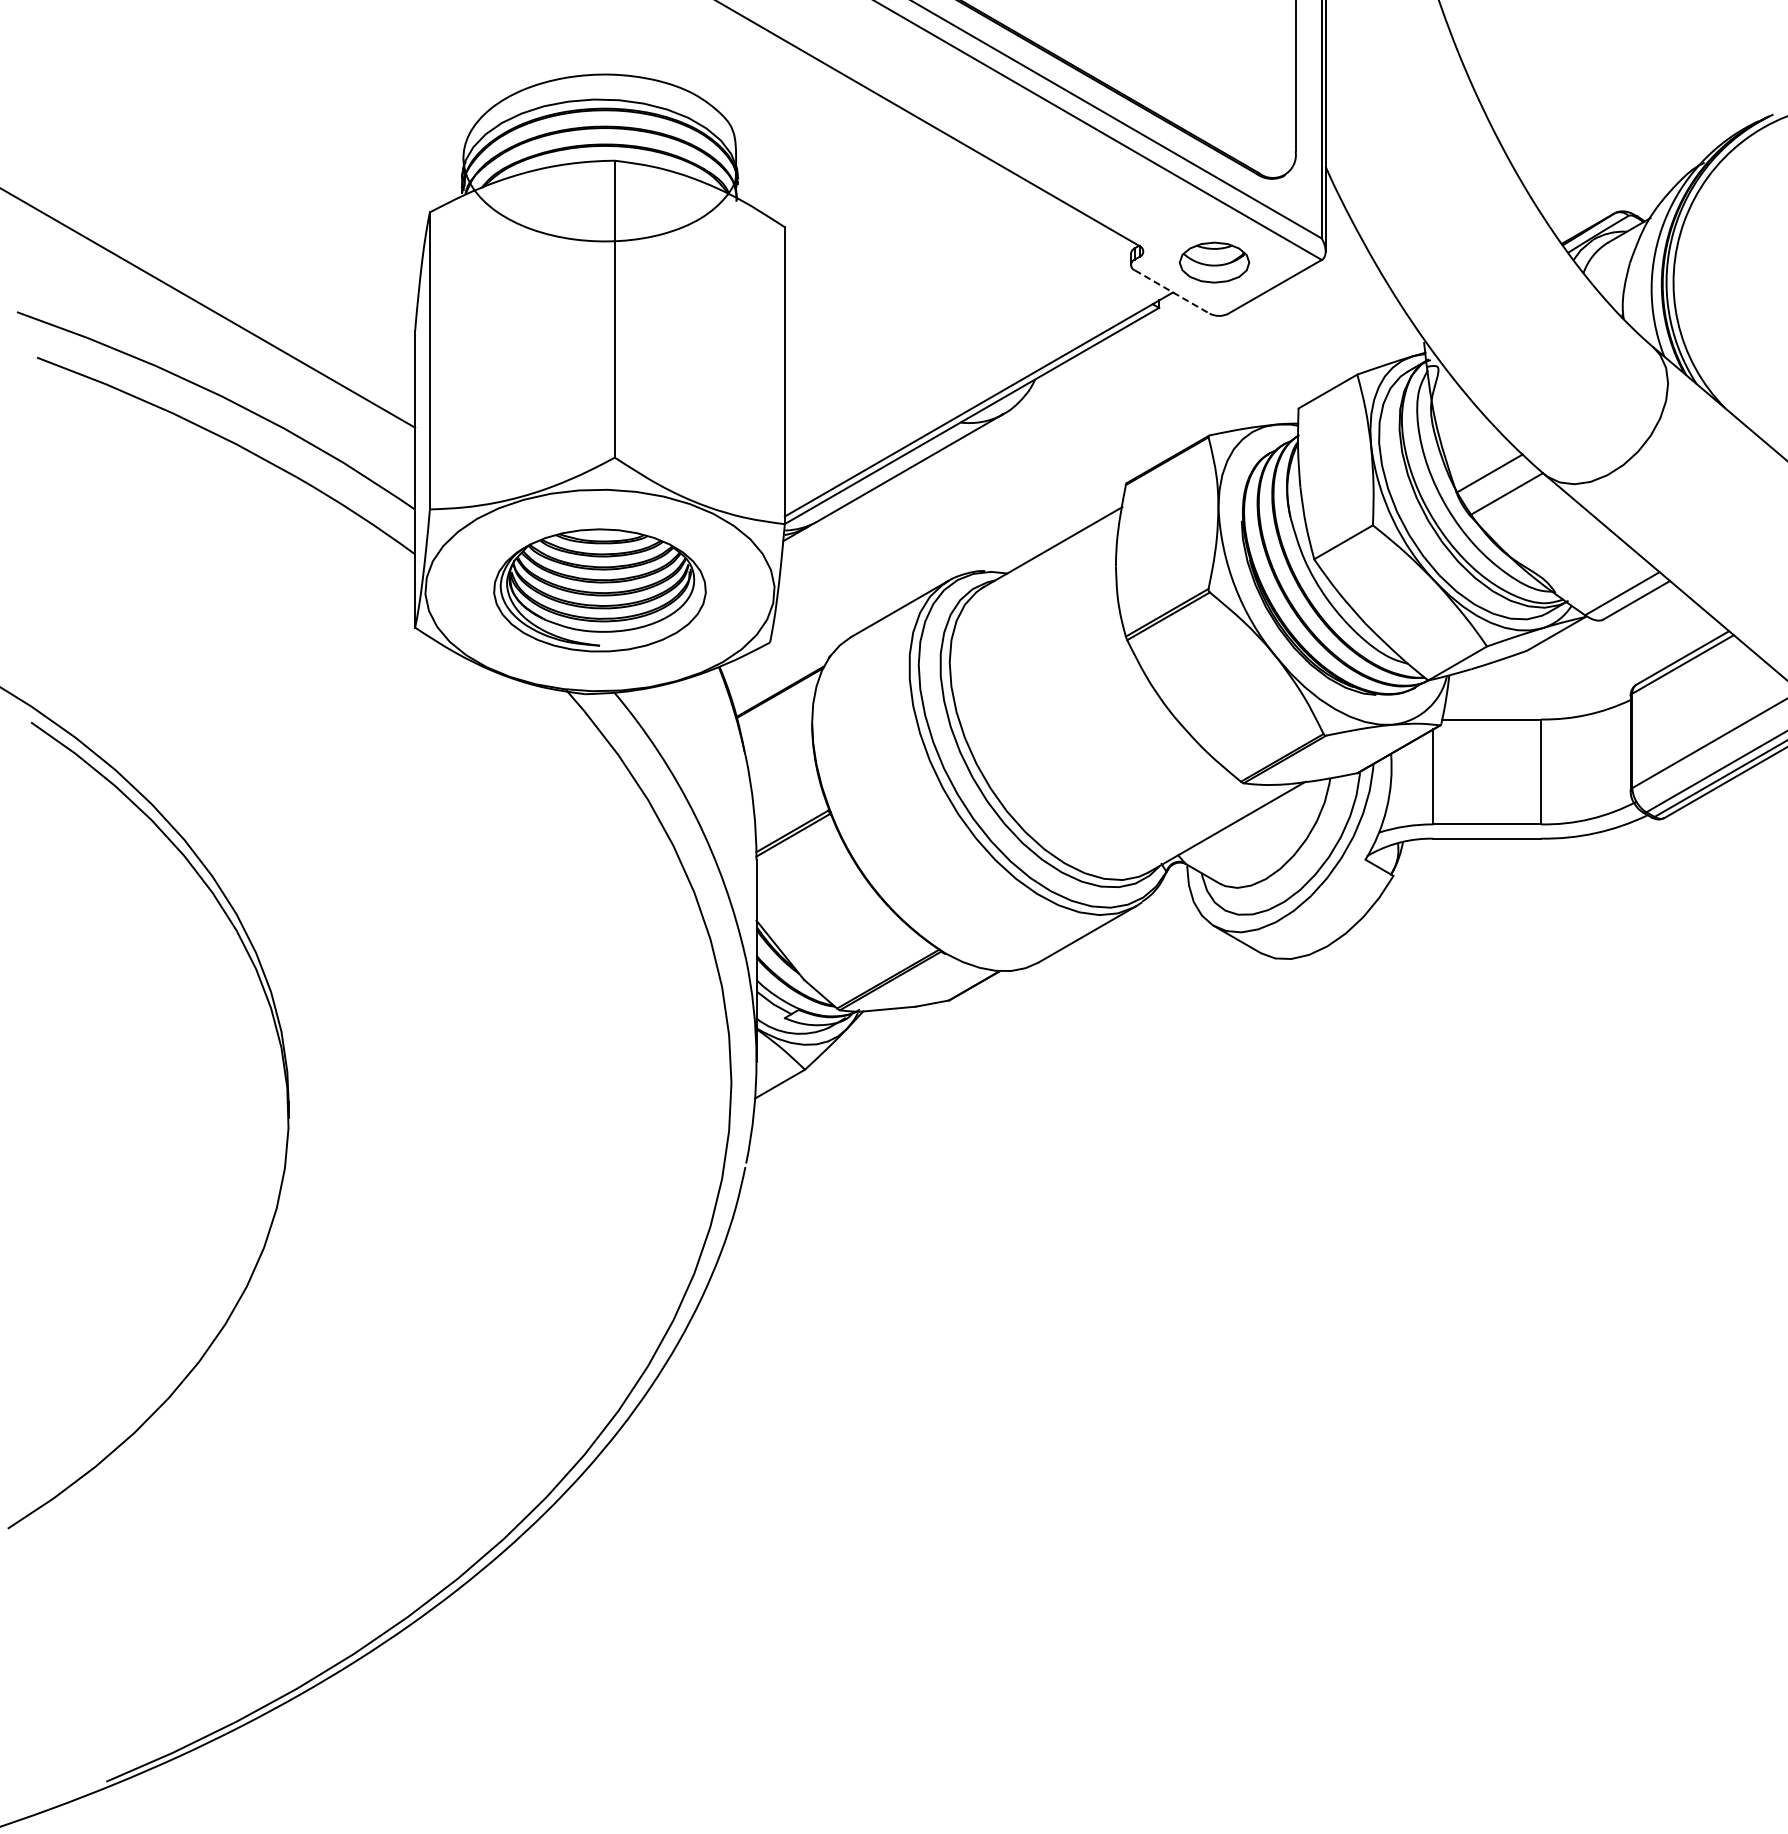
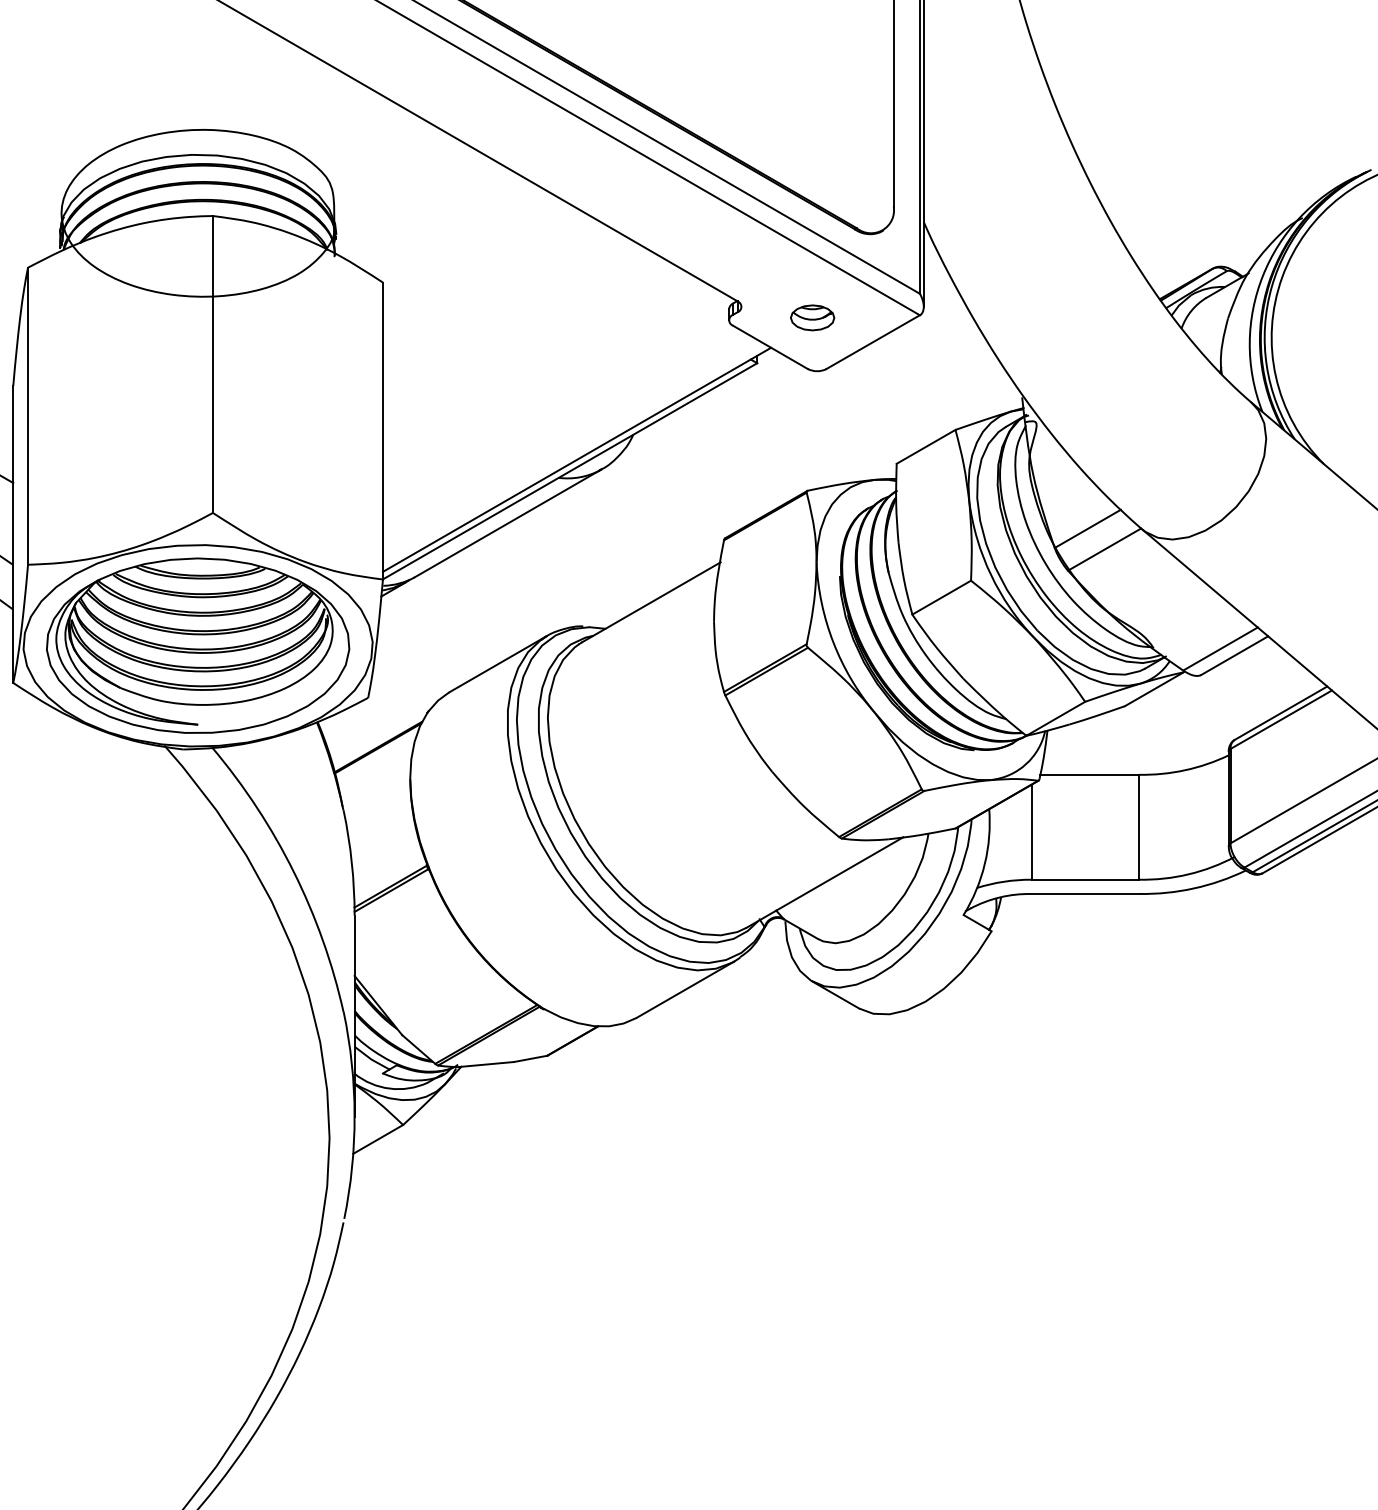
part: (1214, 262) -> (812, 317), size x0.62
line: (1172, 292) -> (770, 347), dashed -> solid
part: (599, 590) -> (197, 645), size x1.43

